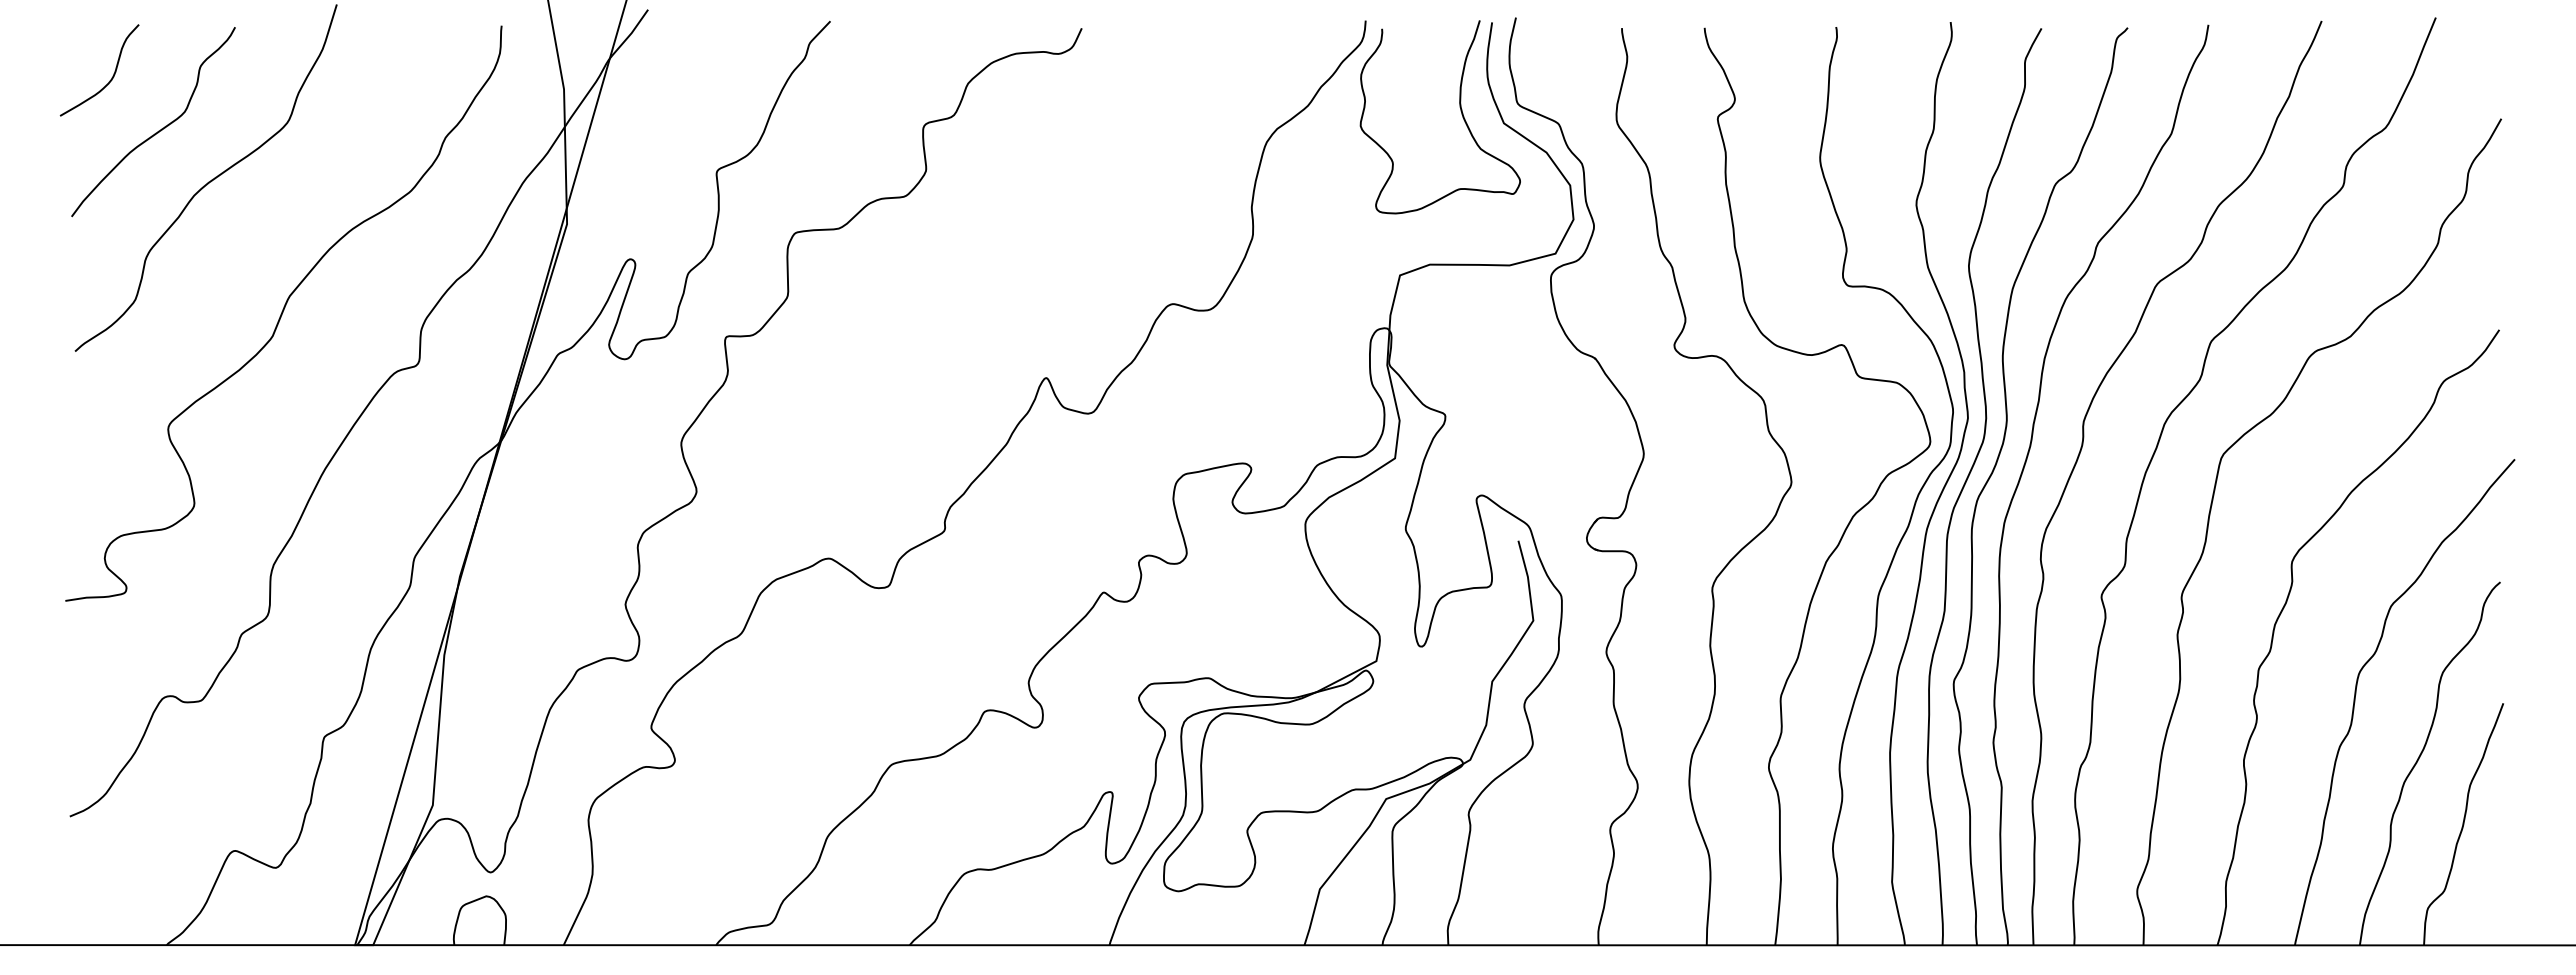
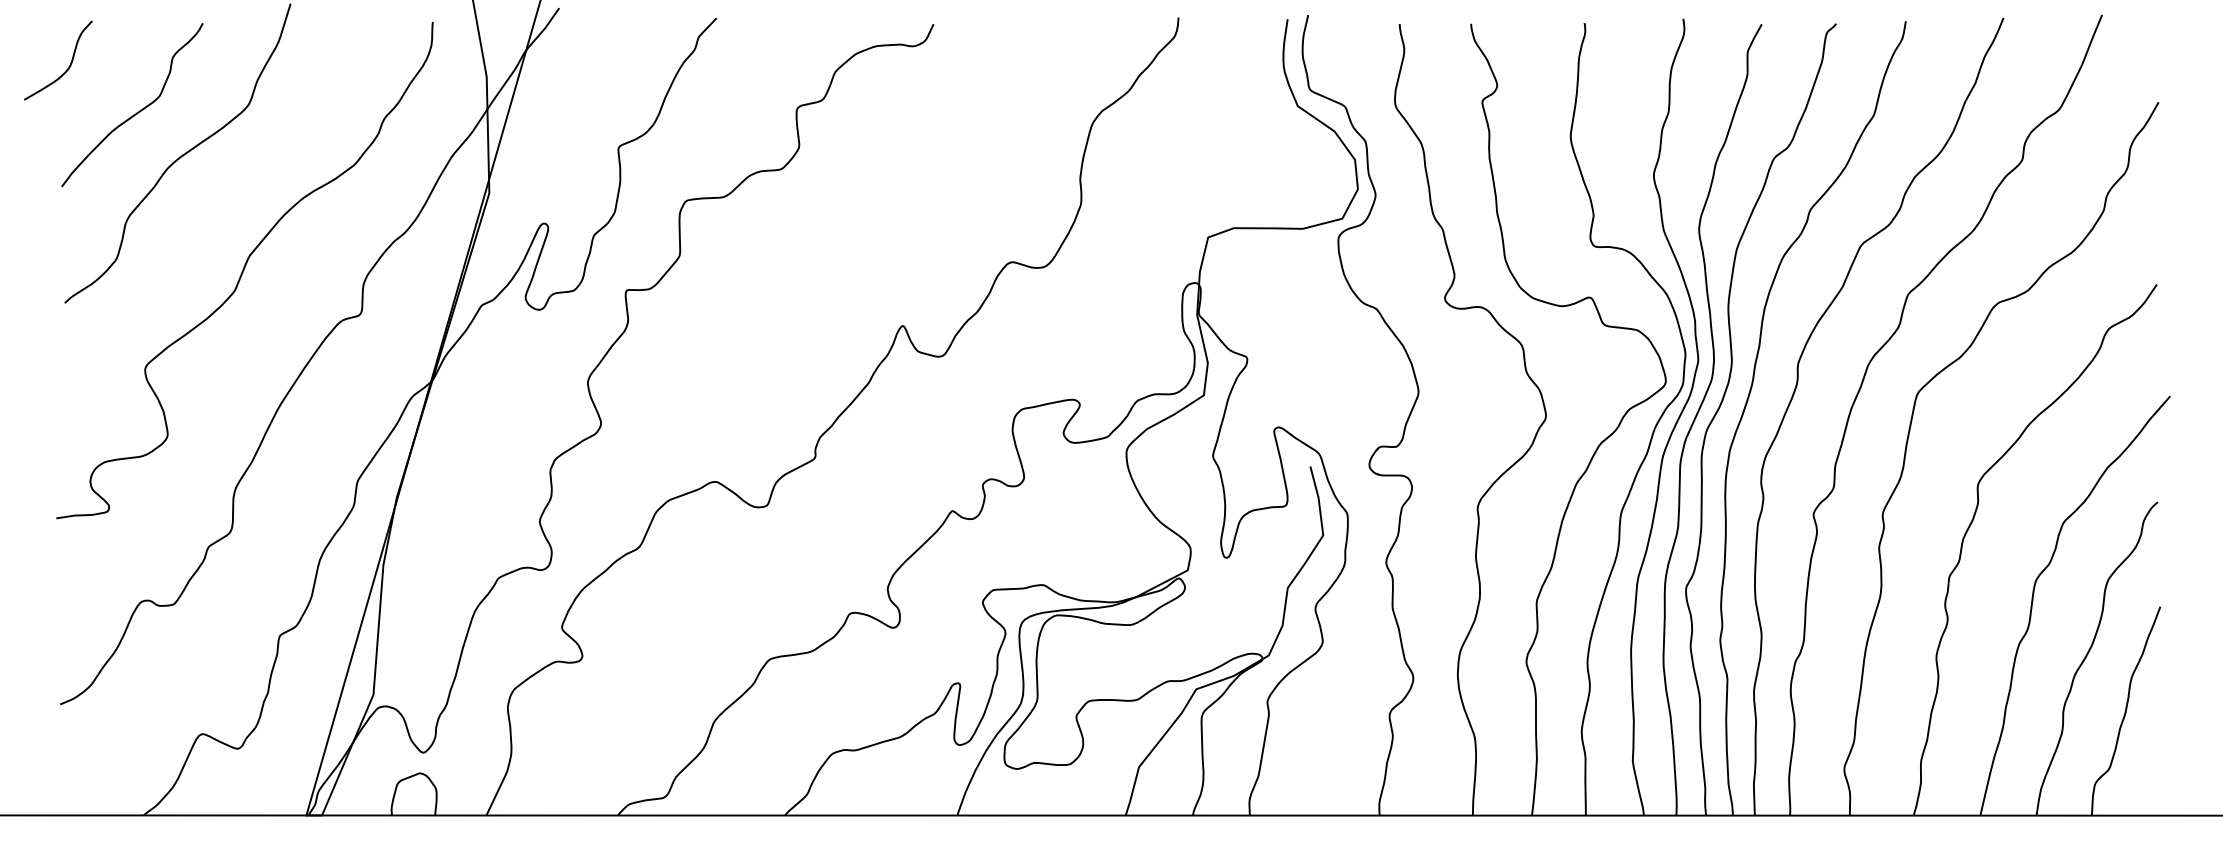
curve: (111, 77) -> (68, 66), moved
curve: (1460, 111) -> (1260, 96), removed

